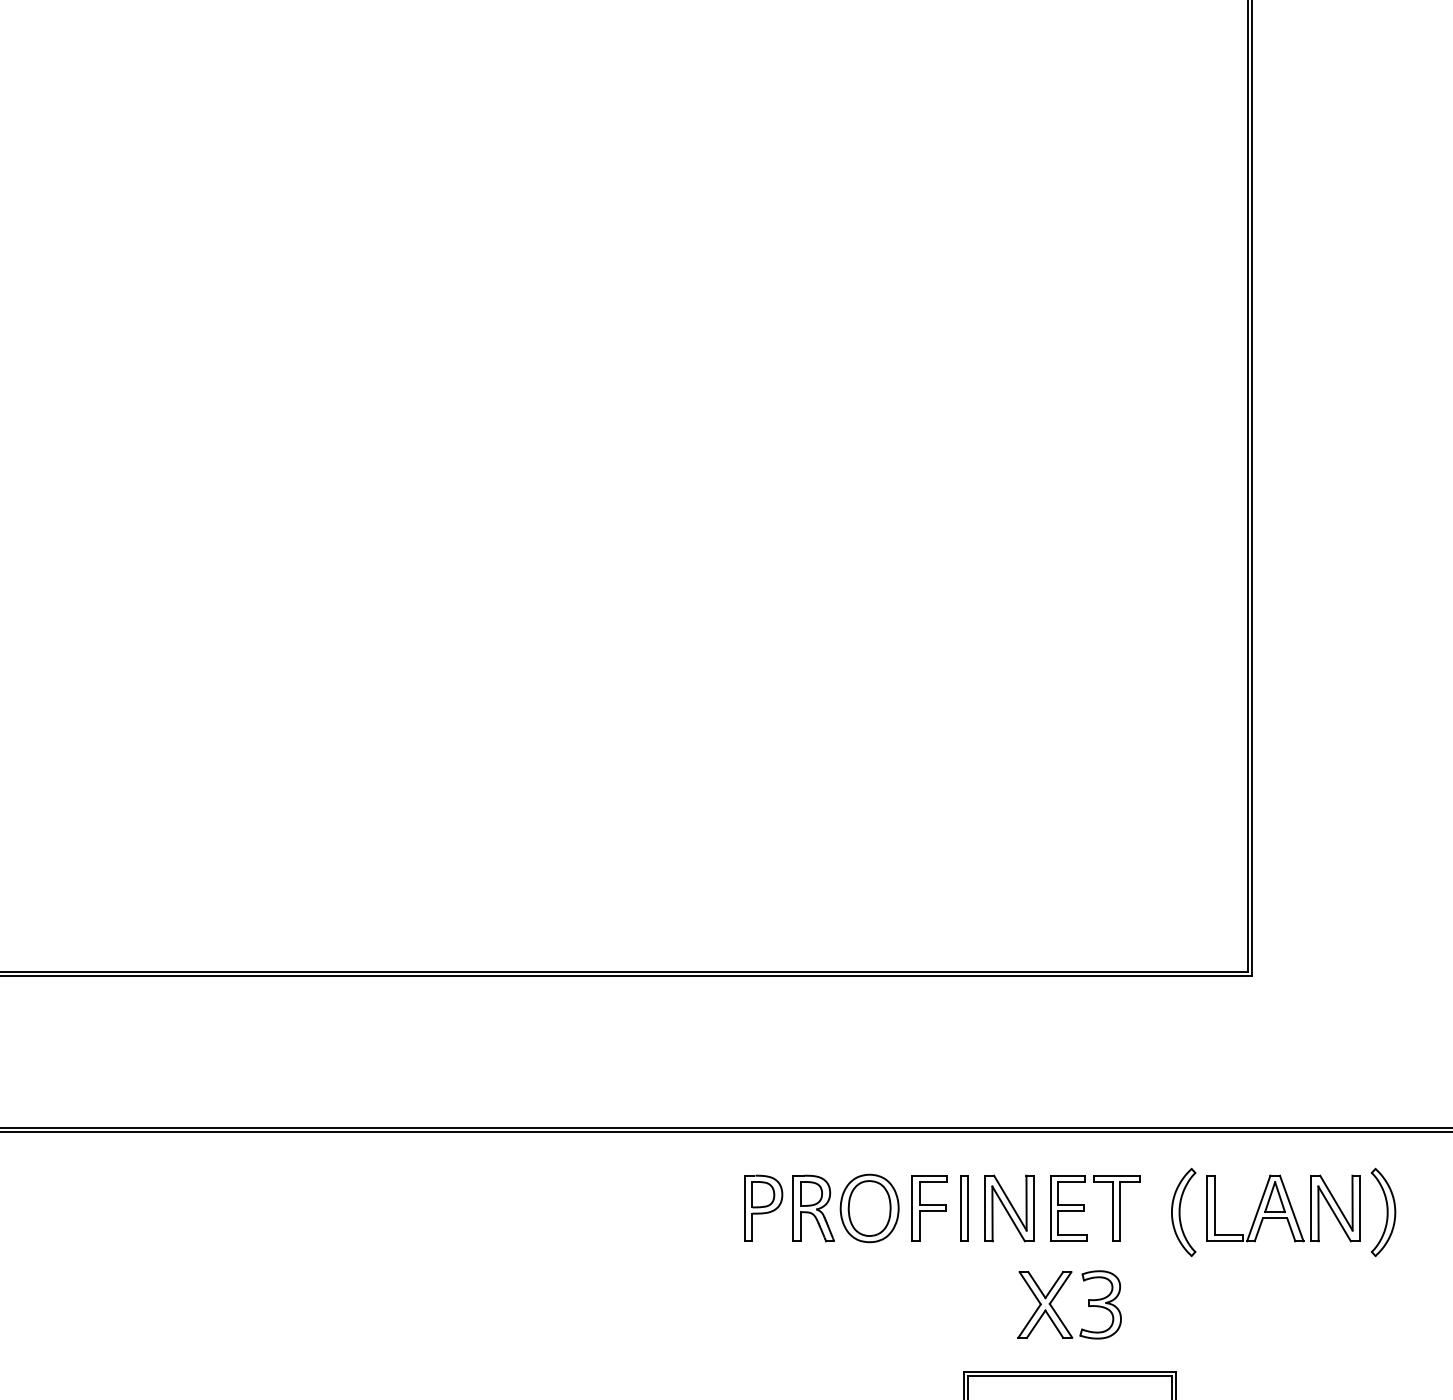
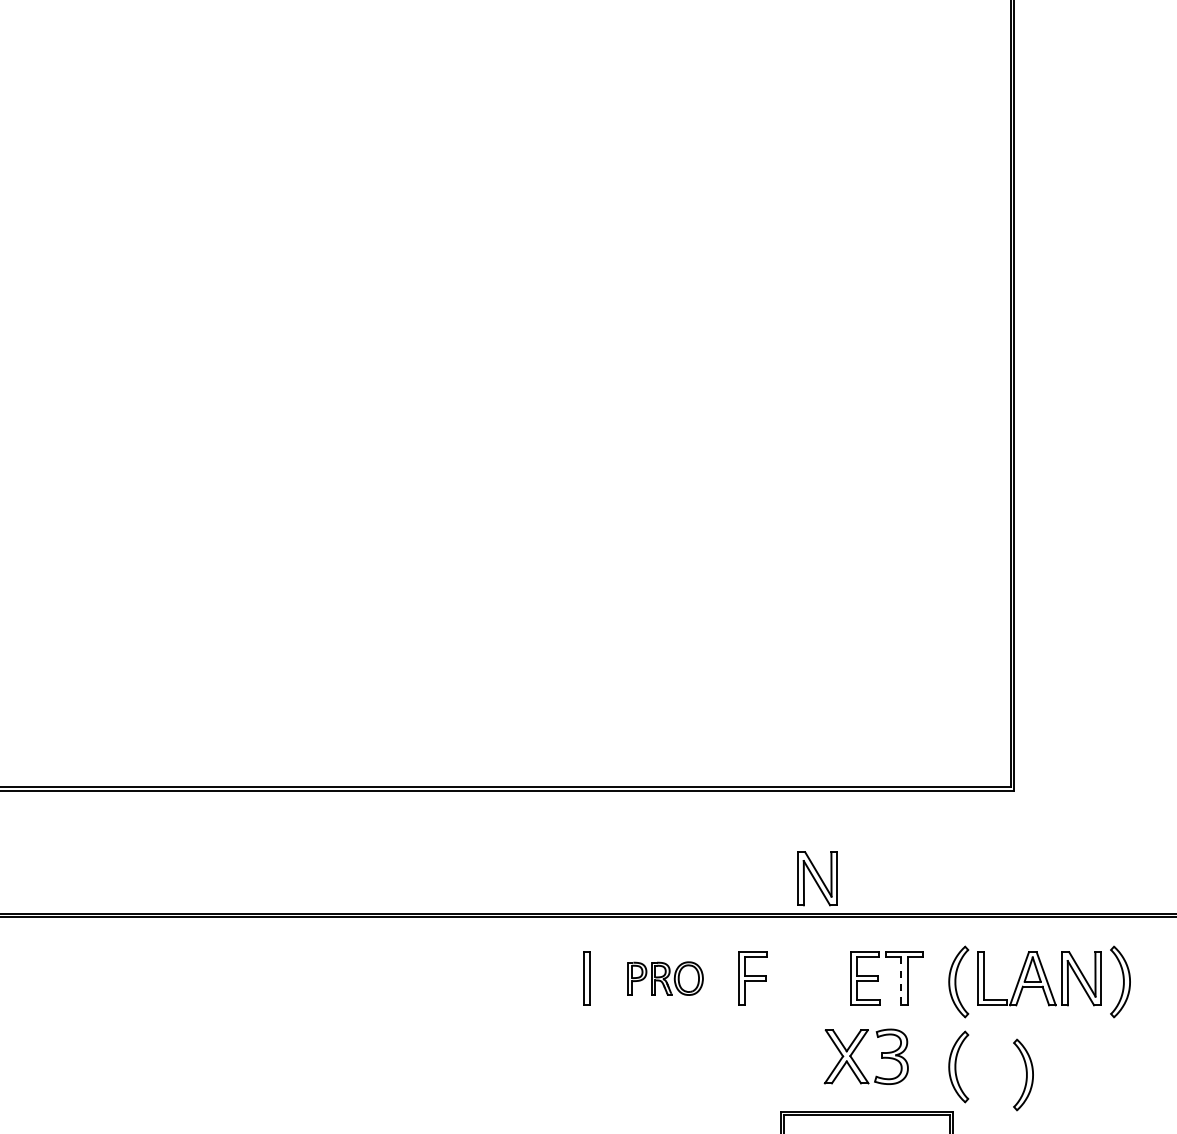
part: (821, 1208) -> (665, 978), size x0.6
part: (963, 1208) -> (586, 978), moved
part: (1009, 1208) -> (817, 878), moved
line: (1113, 1211) -> (901, 981), solid -> dashed
part: (1183, 1316) -> (958, 1066), added
part: (1263, 1326) -> (1023, 1074), added

